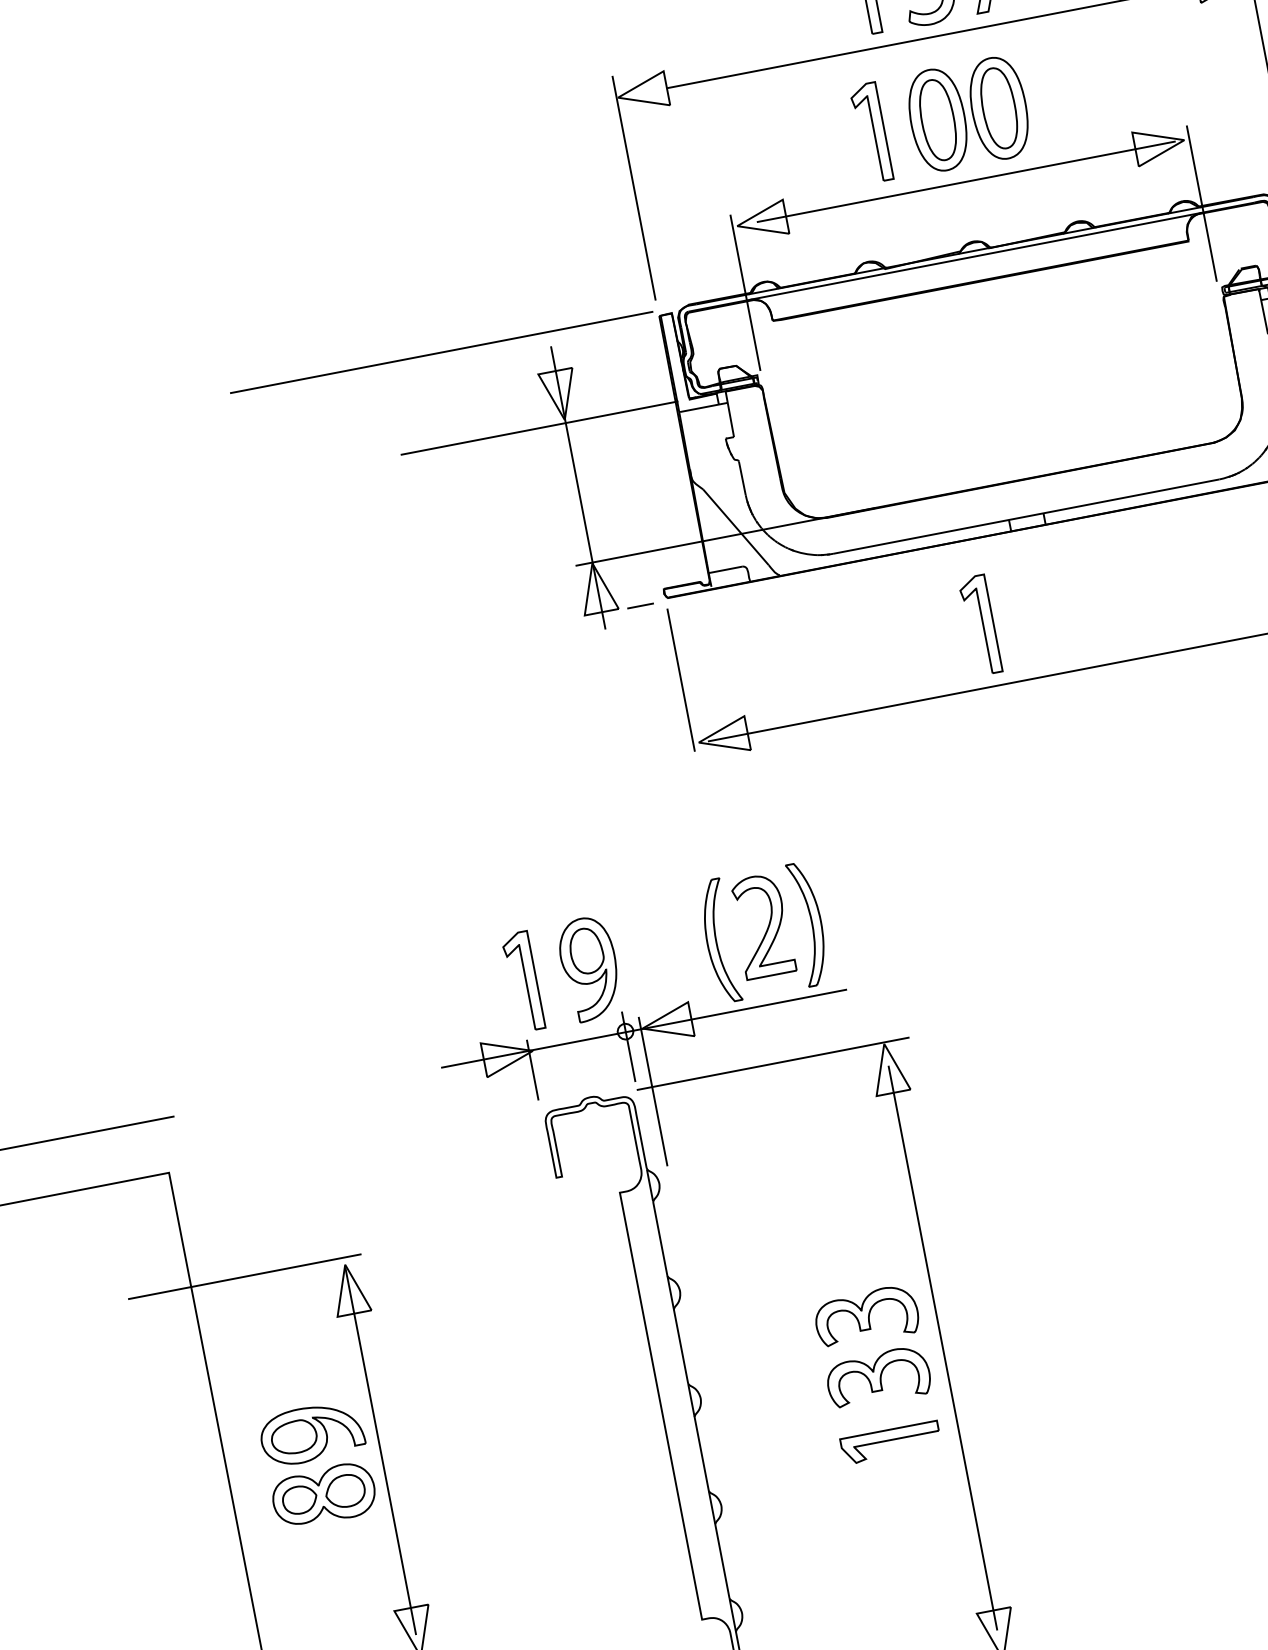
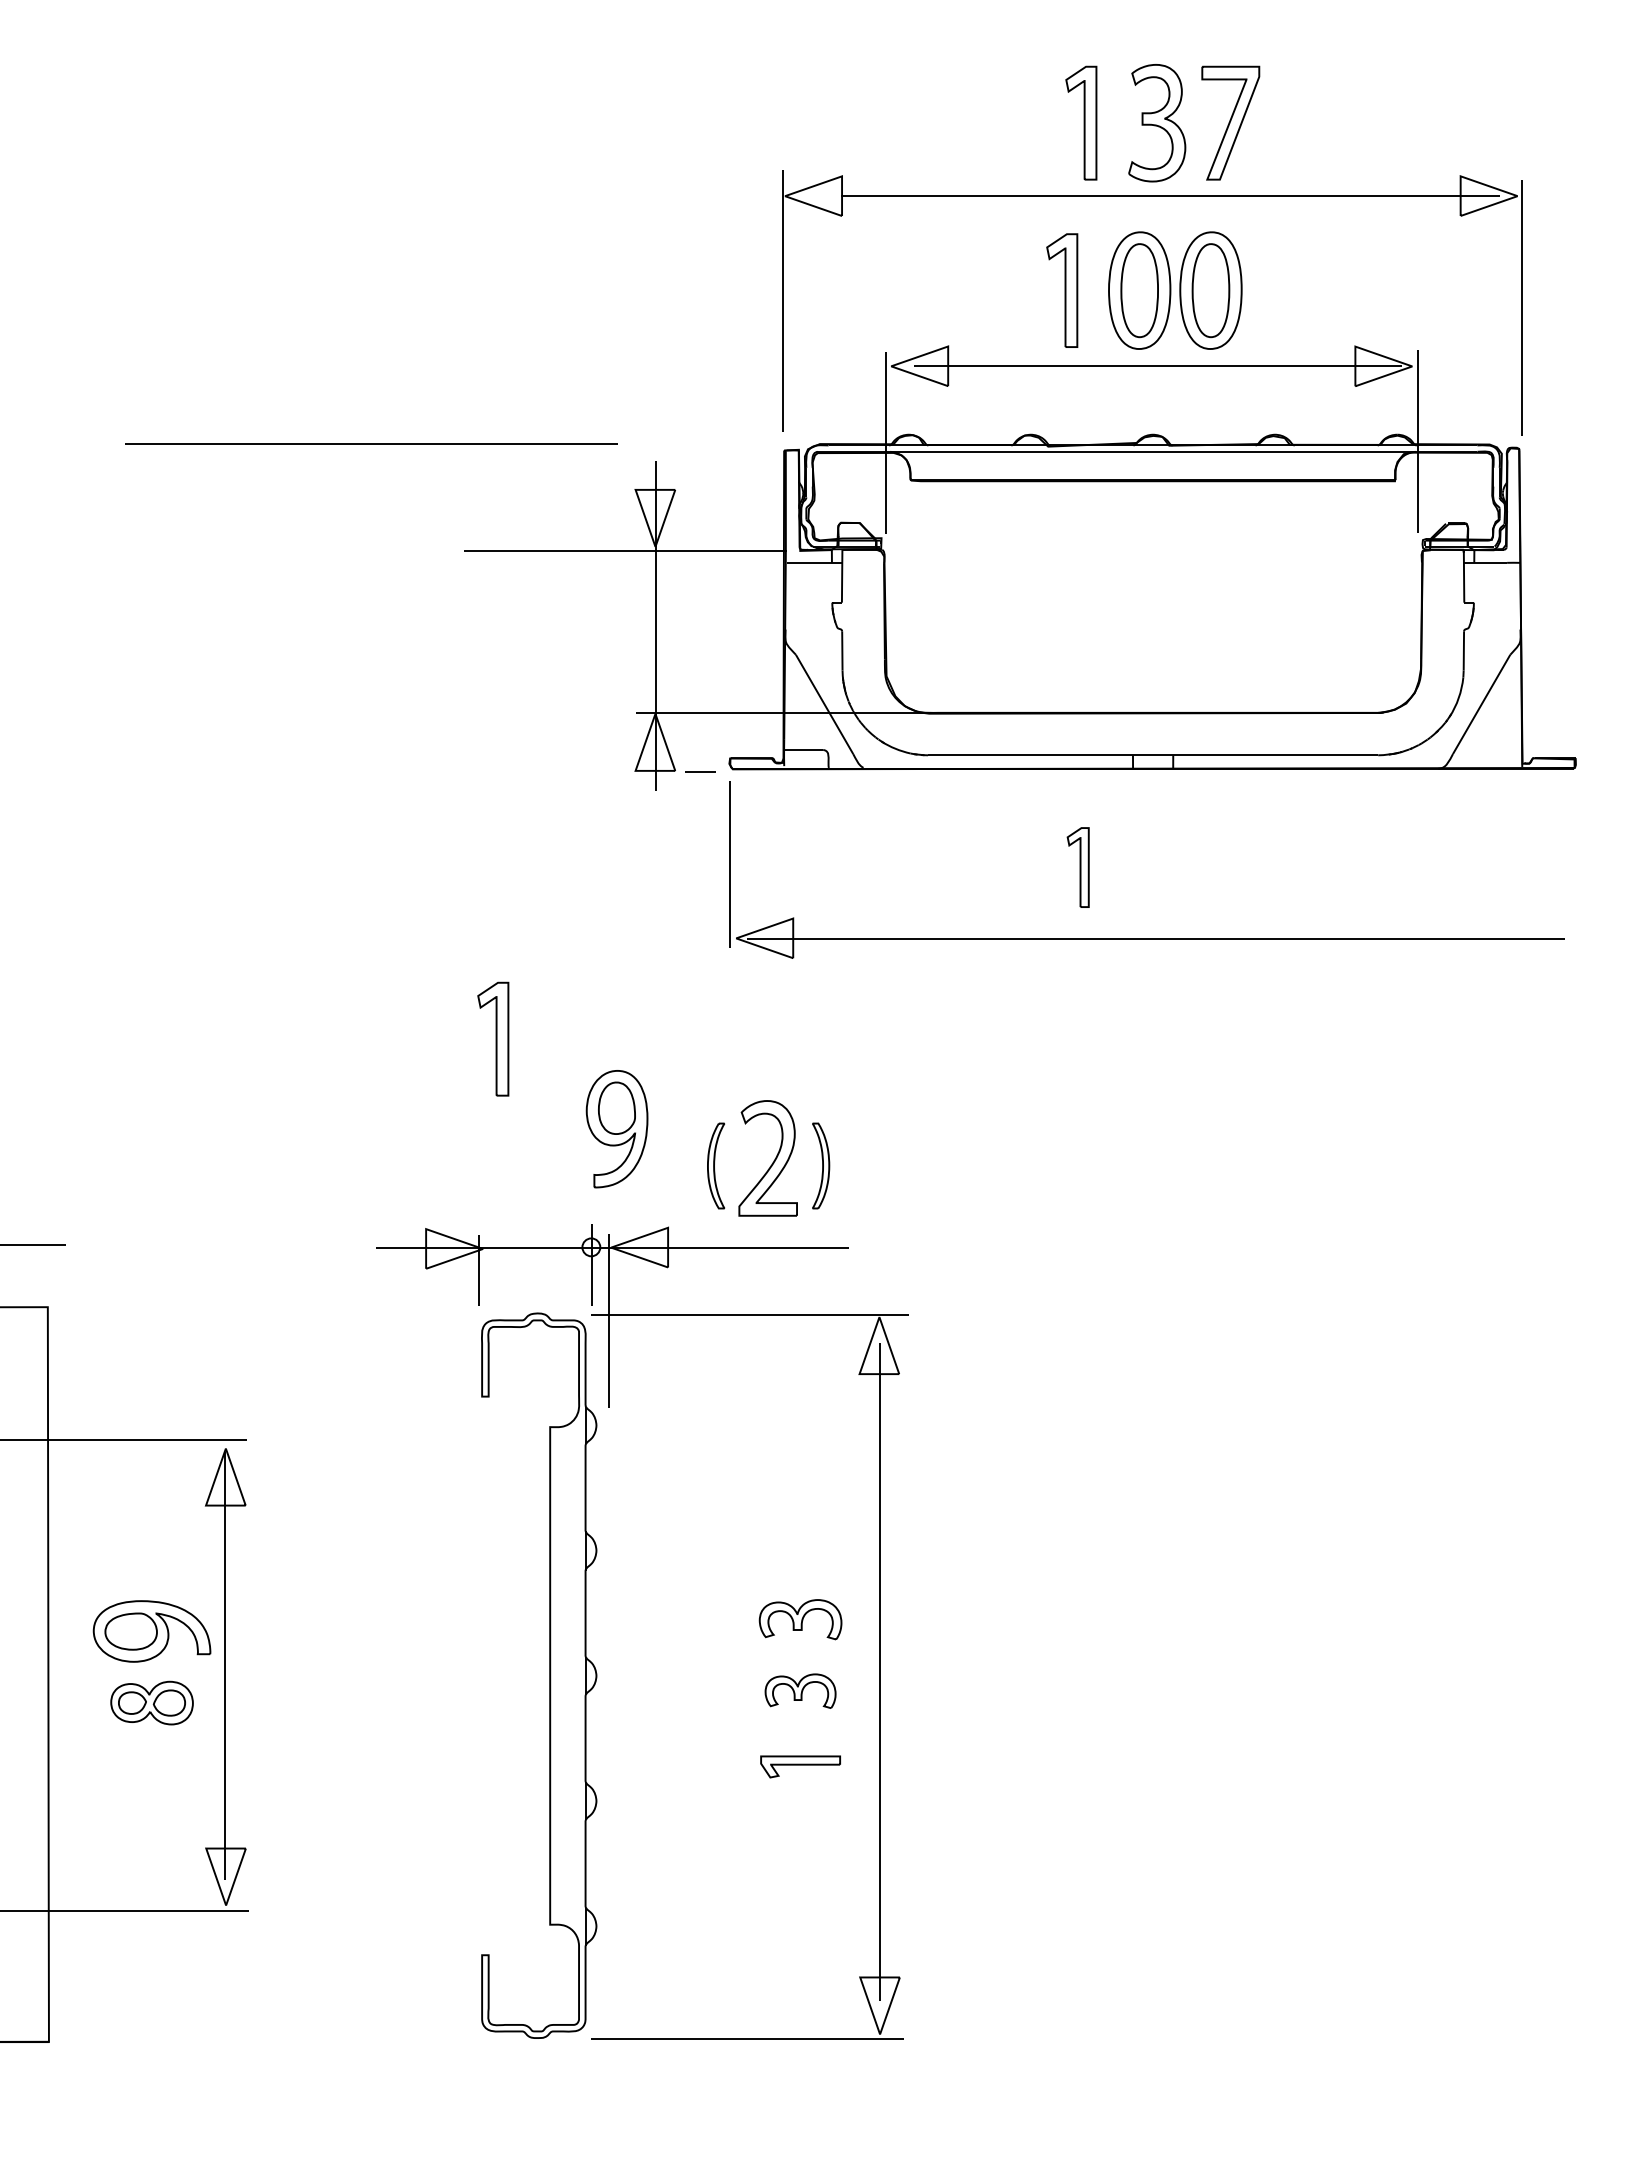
line: (441, 351) -> (371, 443), moved
part: (980, 625) -> (1078, 867), size x0.7
part: (808, 923) -> (820, 1165), size x0.6
part: (718, 940) -> (715, 1165), size x0.6
part: (589, 969) -> (616, 1129), moved
part: (523, 981) -> (493, 1038), moved
part: (866, 1316) -> (800, 1619), size x0.7
part: (878, 1378) -> (800, 1691), size x0.6
part: (890, 1442) -> (800, 1766), size x0.7
part: (323, 1494) -> (151, 1702), size x0.7

